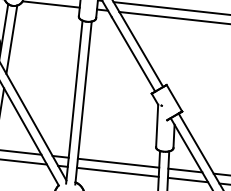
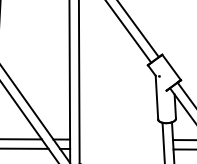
line: (118, 162) -> (121, 139), removed
line: (117, 171) -> (121, 148), removed

